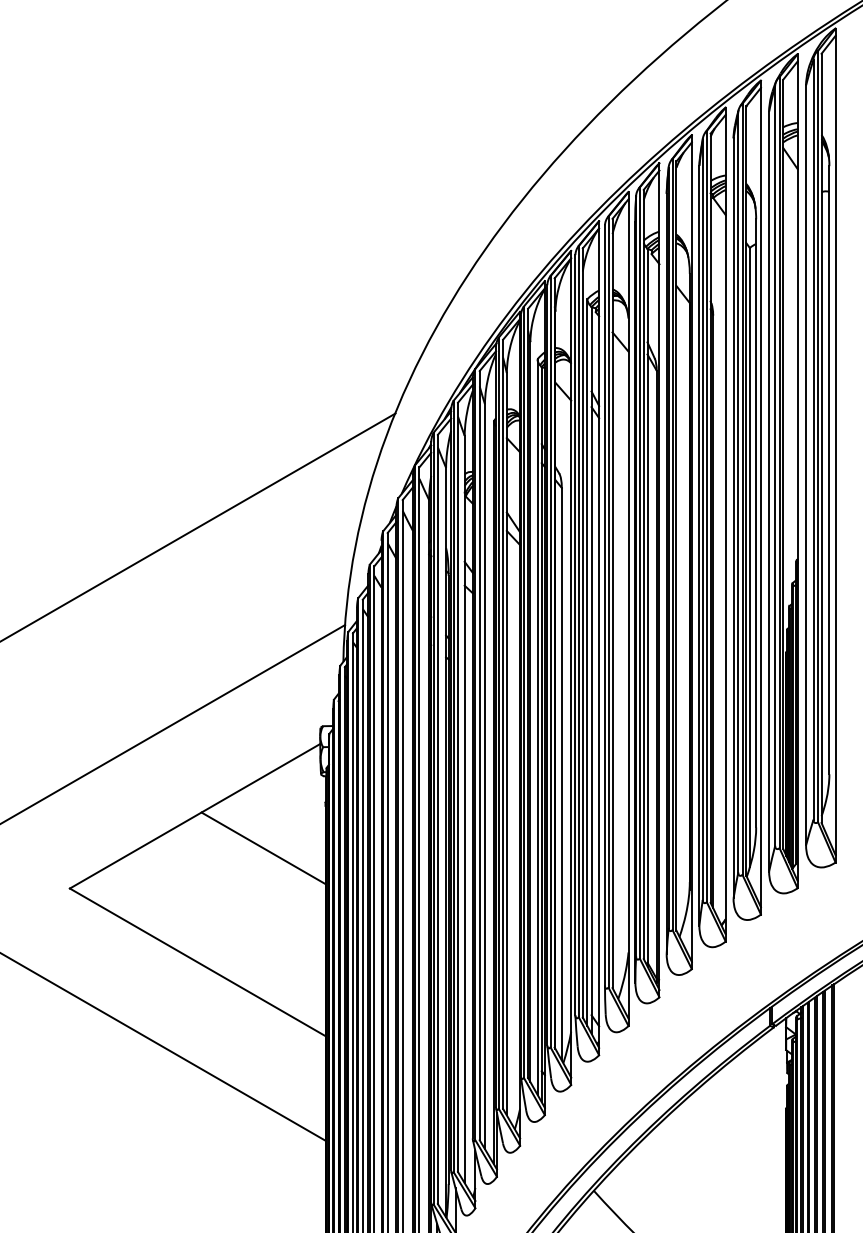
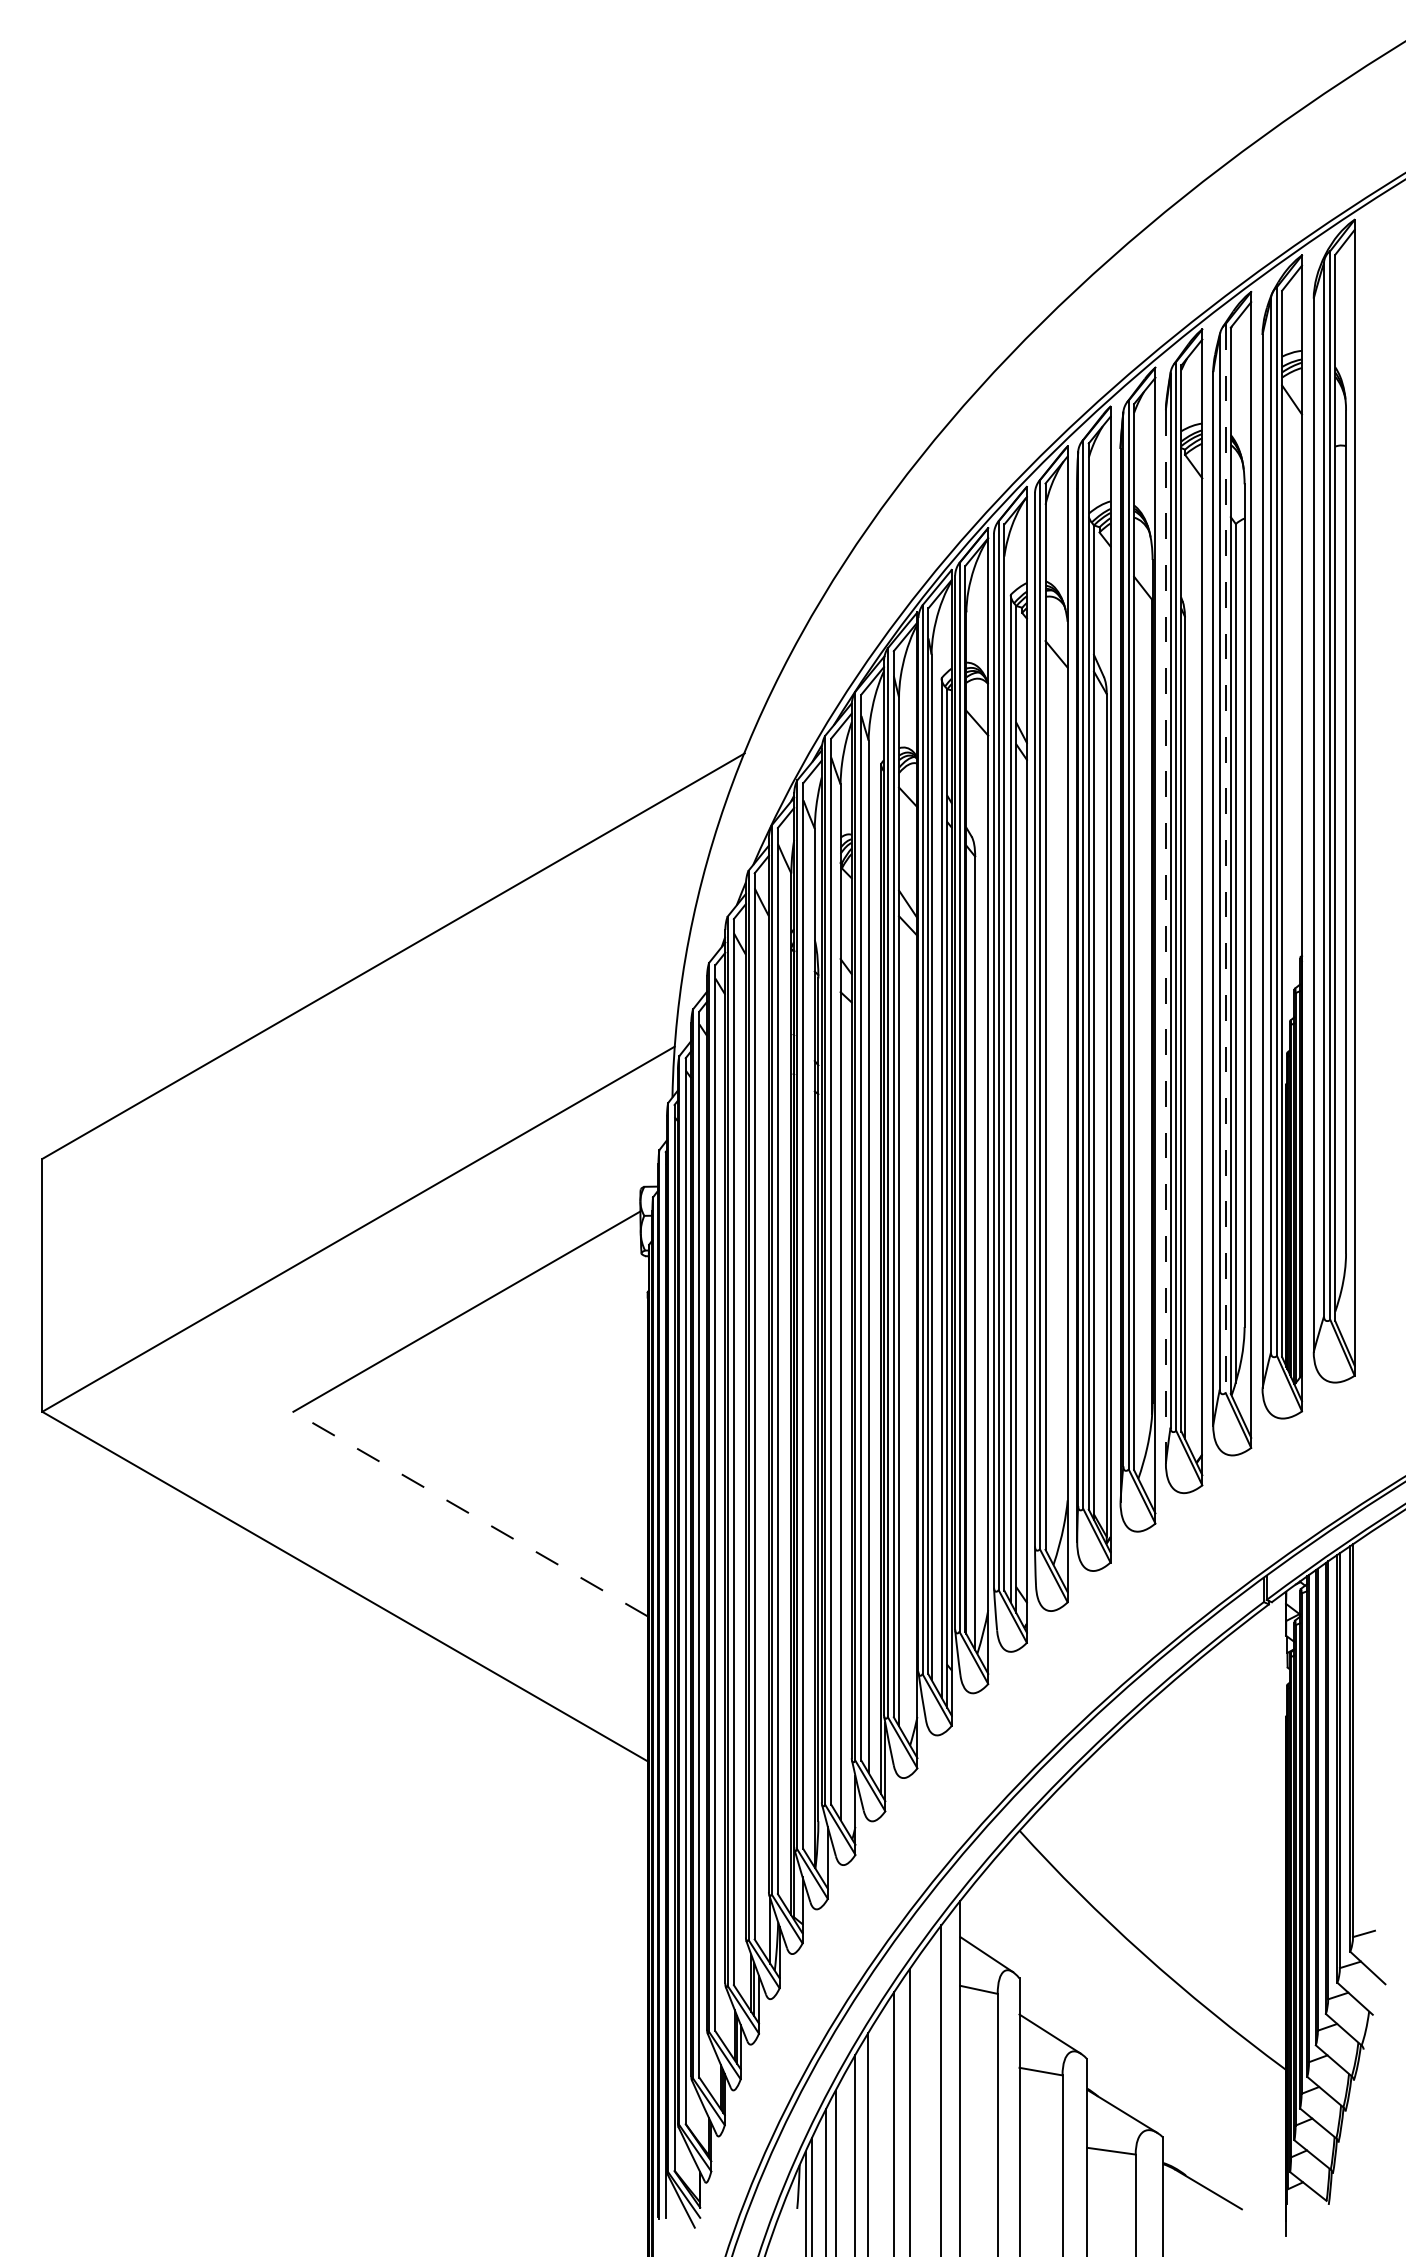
line: (742, 489) -> (1225, 858), solid -> dashed
line: (699, 545) -> (1165, 936), solid -> dashed
line: (263, 847) -> (561, 1355), removed
line: (197, 962) -> (470, 1514), solid -> dashed

